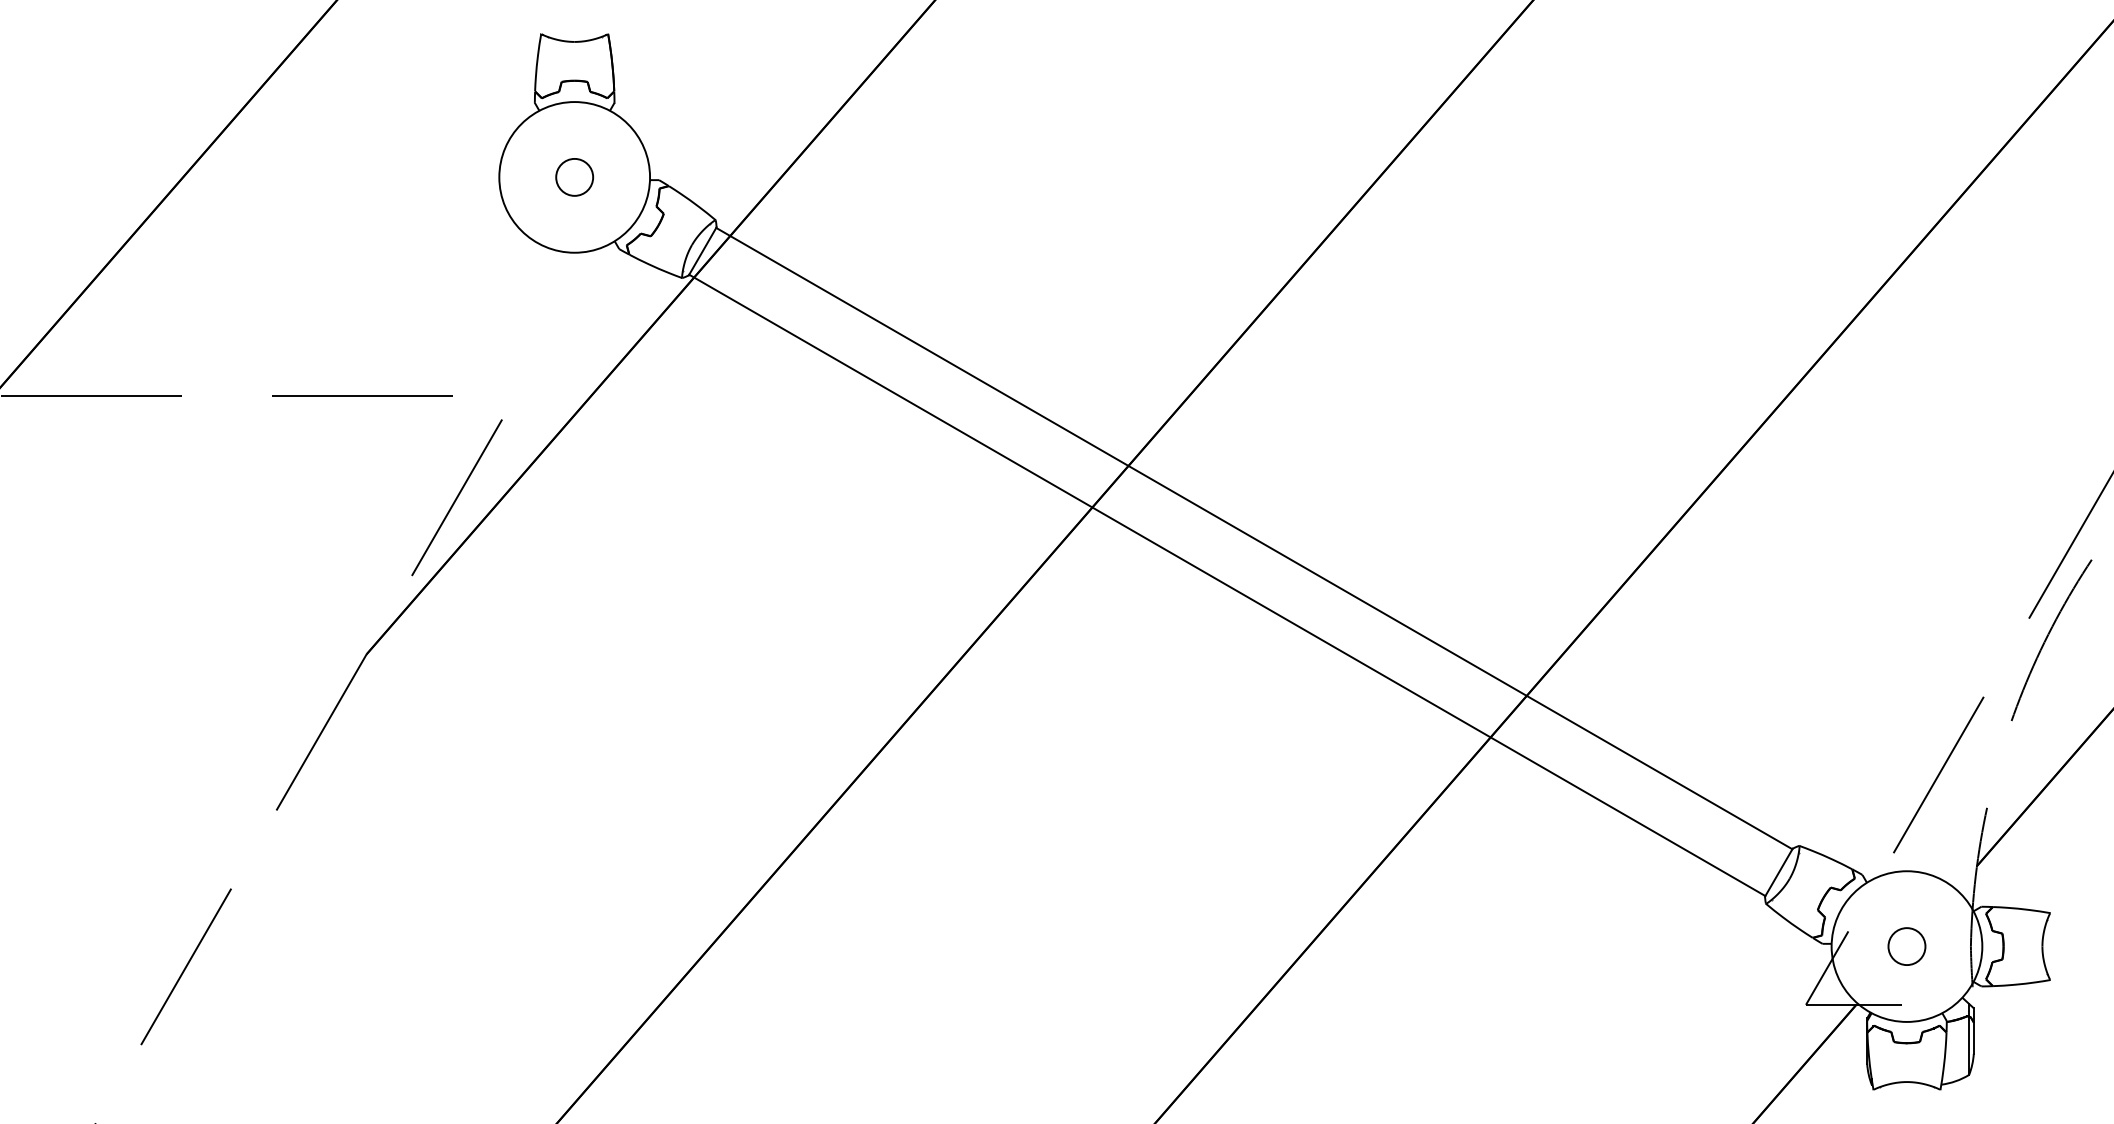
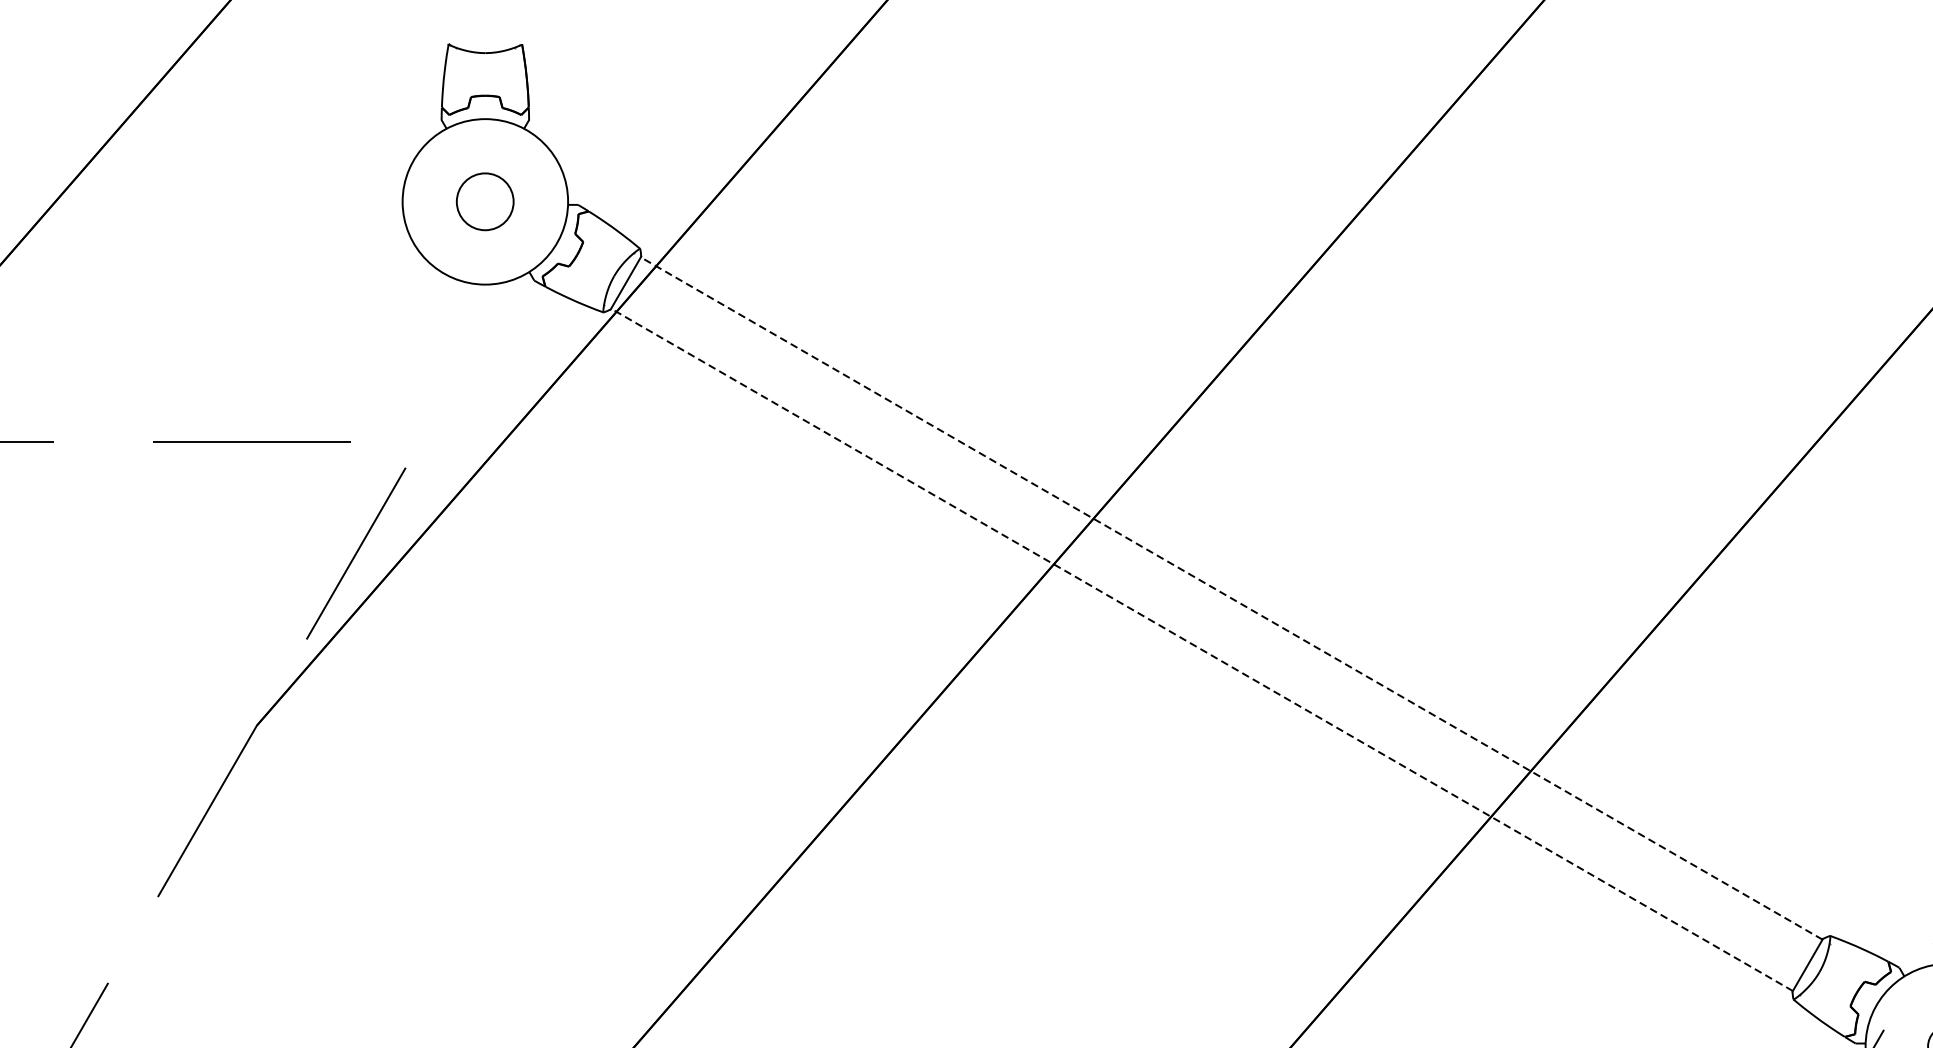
circle: (574, 177) -> (485, 201), size x1.4
line: (1253, 538) -> (1230, 598), solid -> dashed
line: (1226, 585) -> (1201, 650), solid -> dashed

